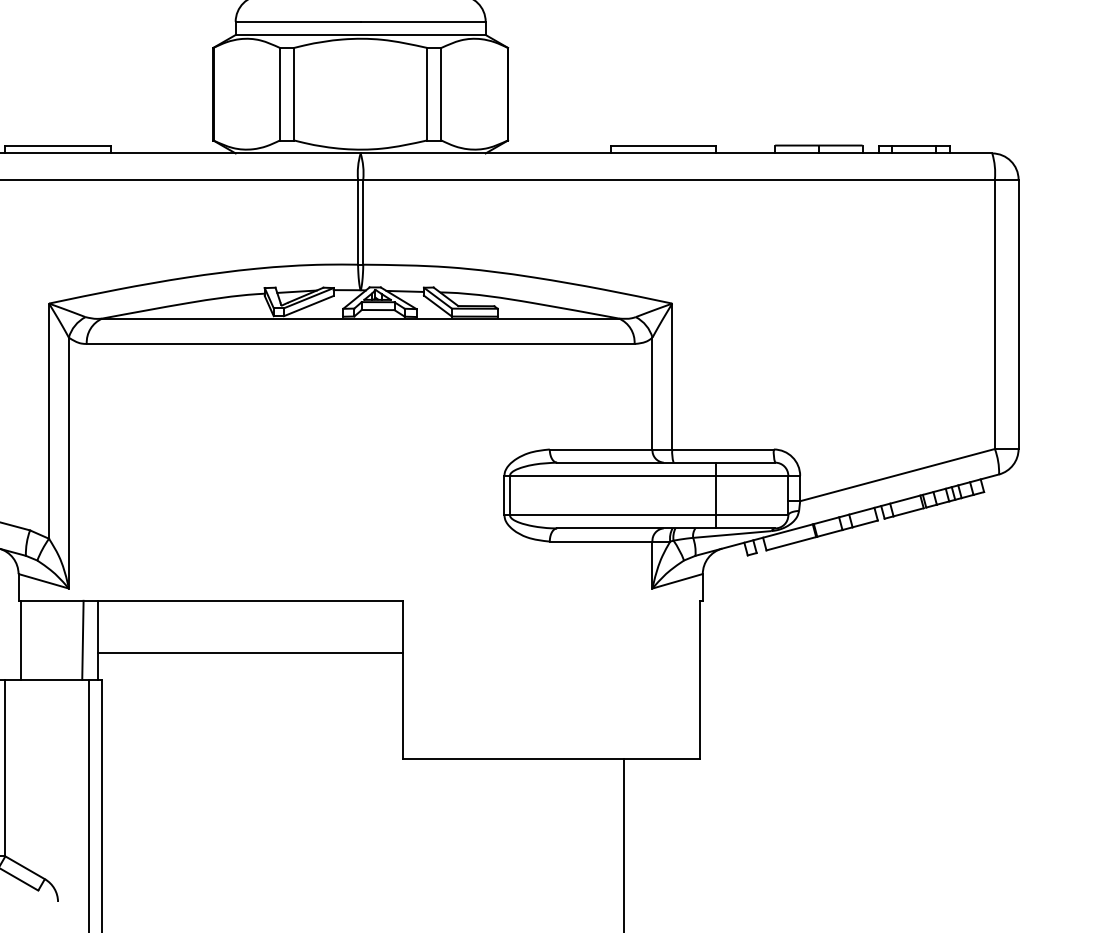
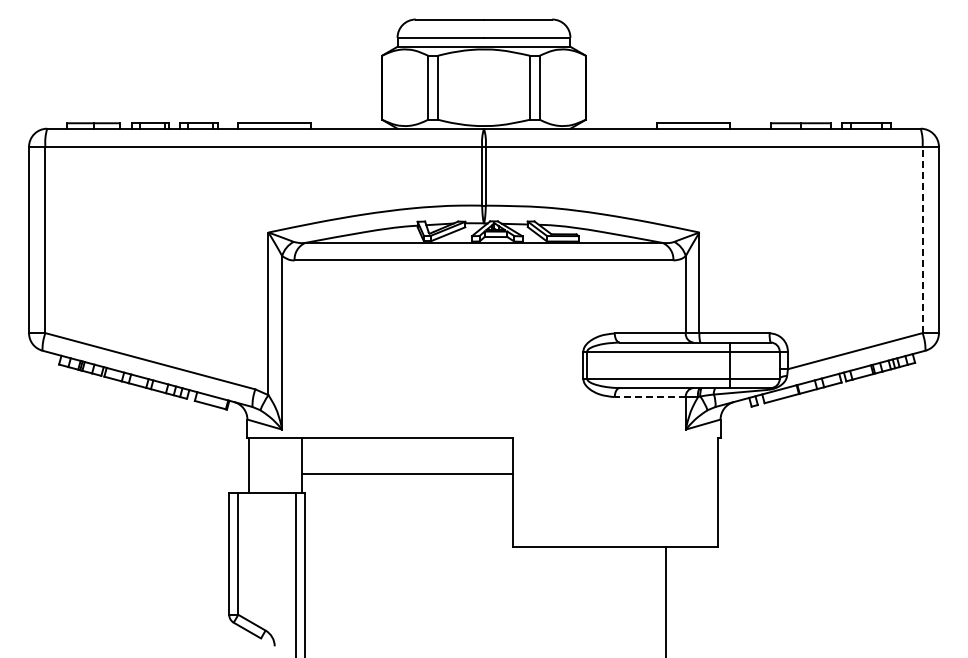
line: (994, 313) -> (922, 239), solid -> dashed
line: (601, 542) -> (650, 397), solid -> dashed
line: (82, 640) -> (291, 465), removed

